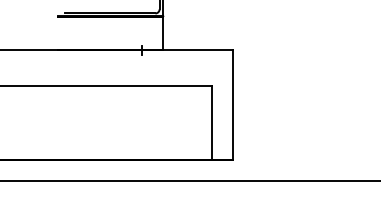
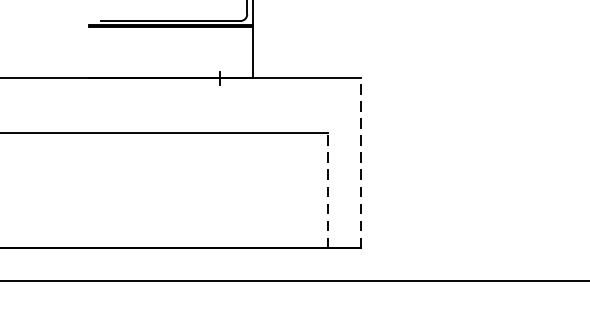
line: (233, 105) -> (361, 163), solid -> dashed
line: (211, 122) -> (327, 189), solid -> dashed

